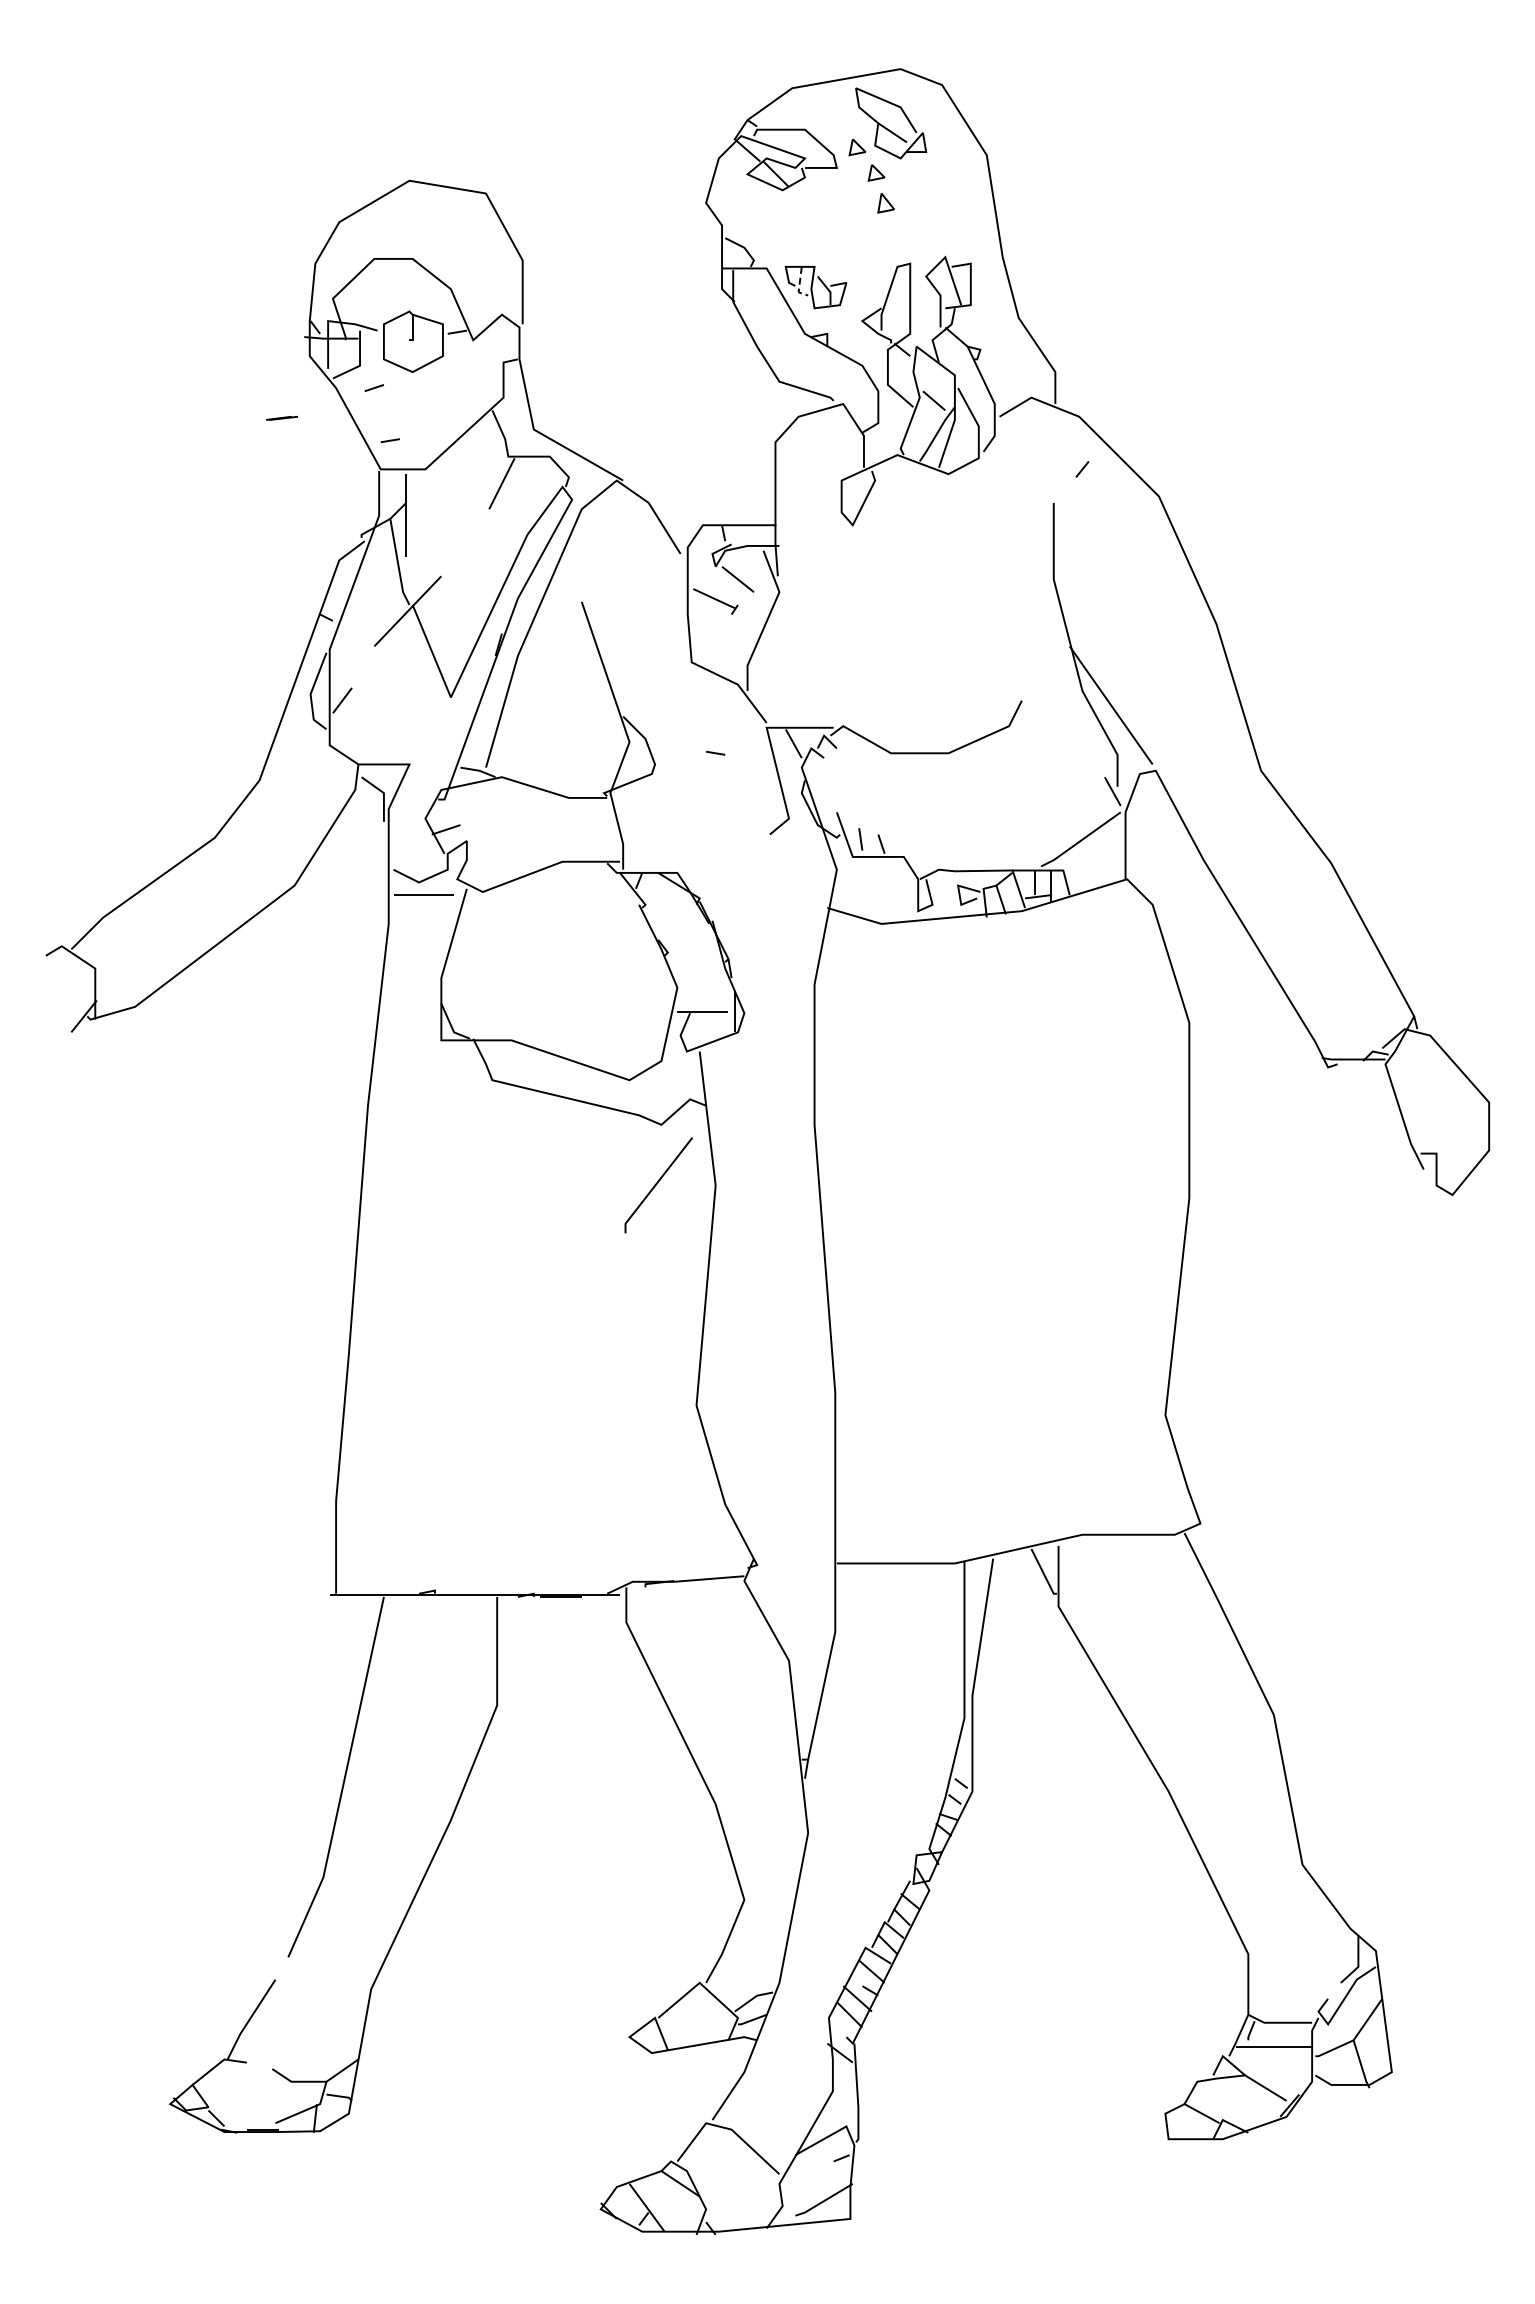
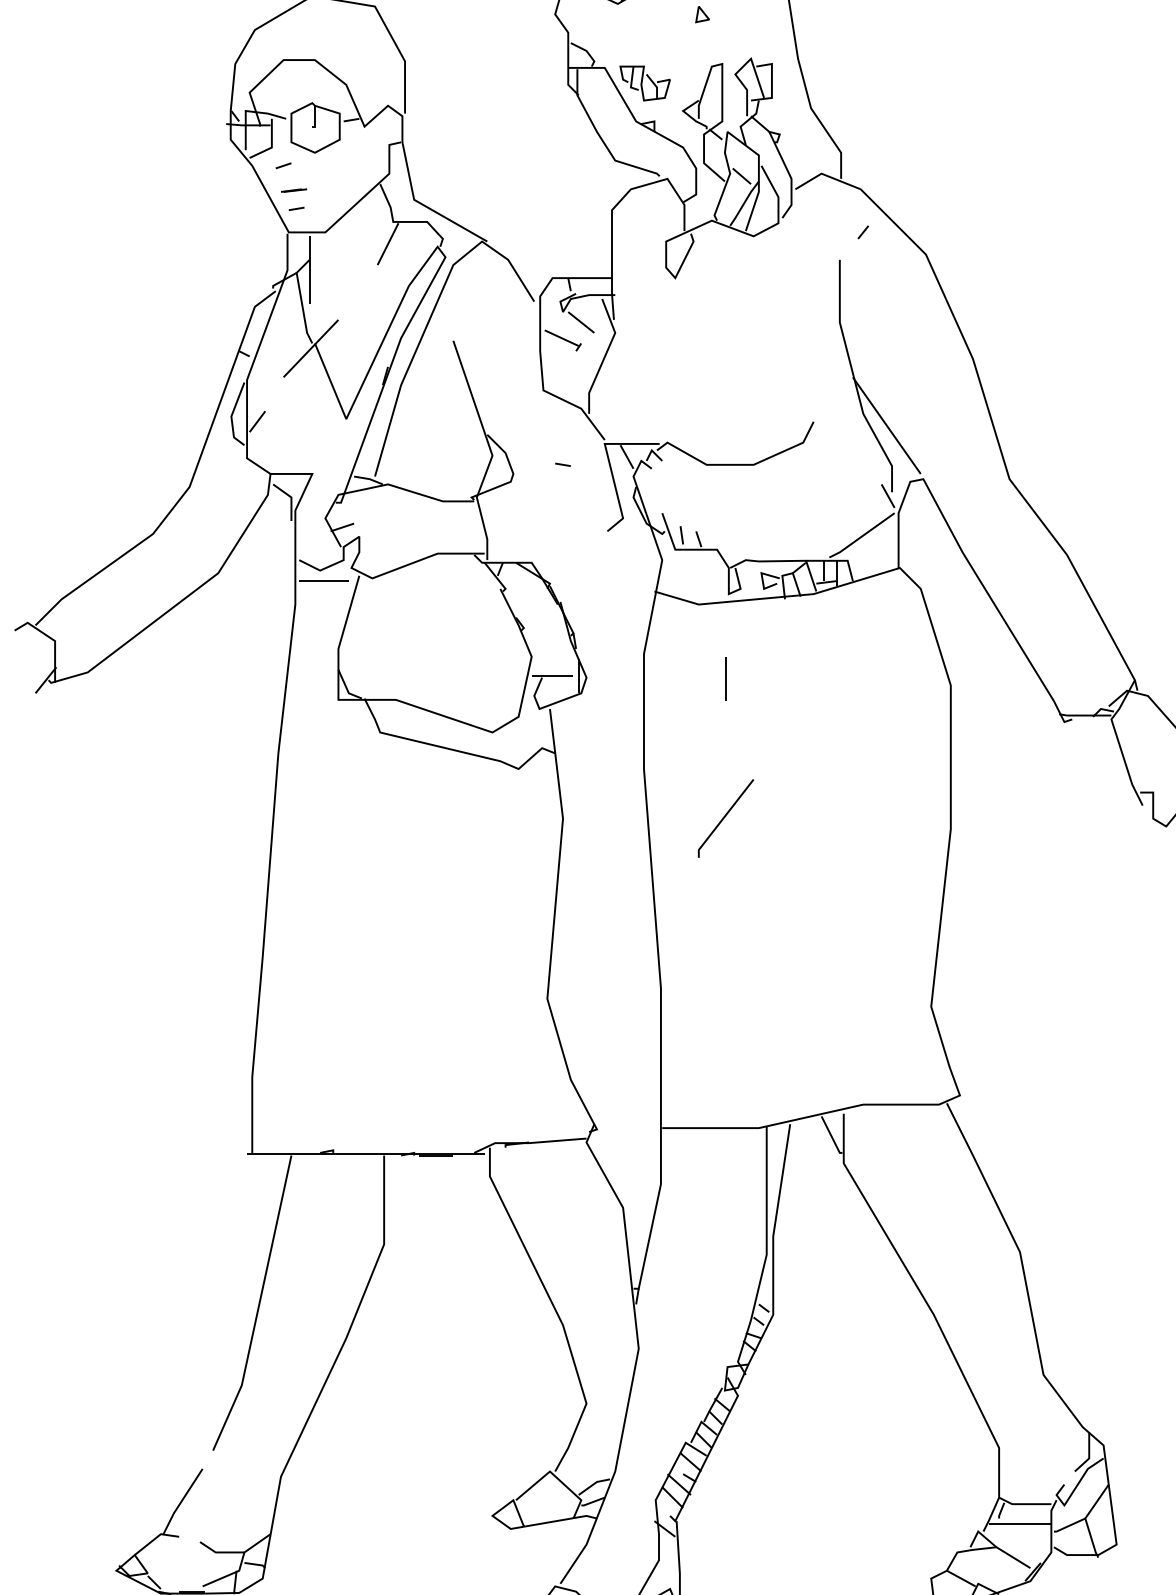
line: (799, 285) -> (631, 81), dashed -> solid
line: (281, 417) -> (293, 189), moved
line: (914, 1014) -> (725, 678), added
line: (657, 1184) -> (724, 817), moved

